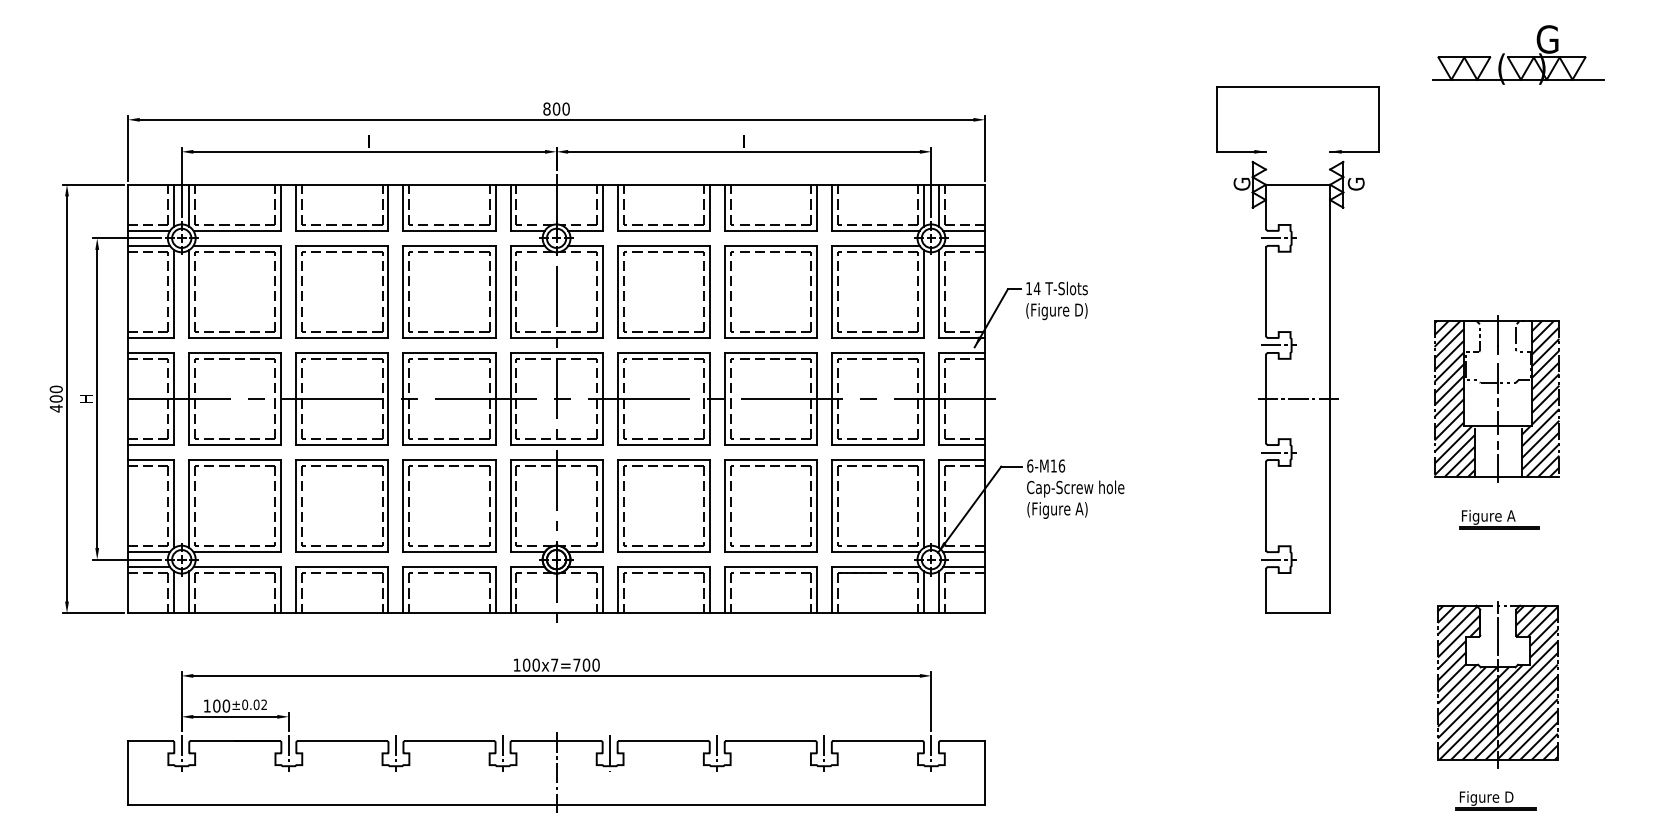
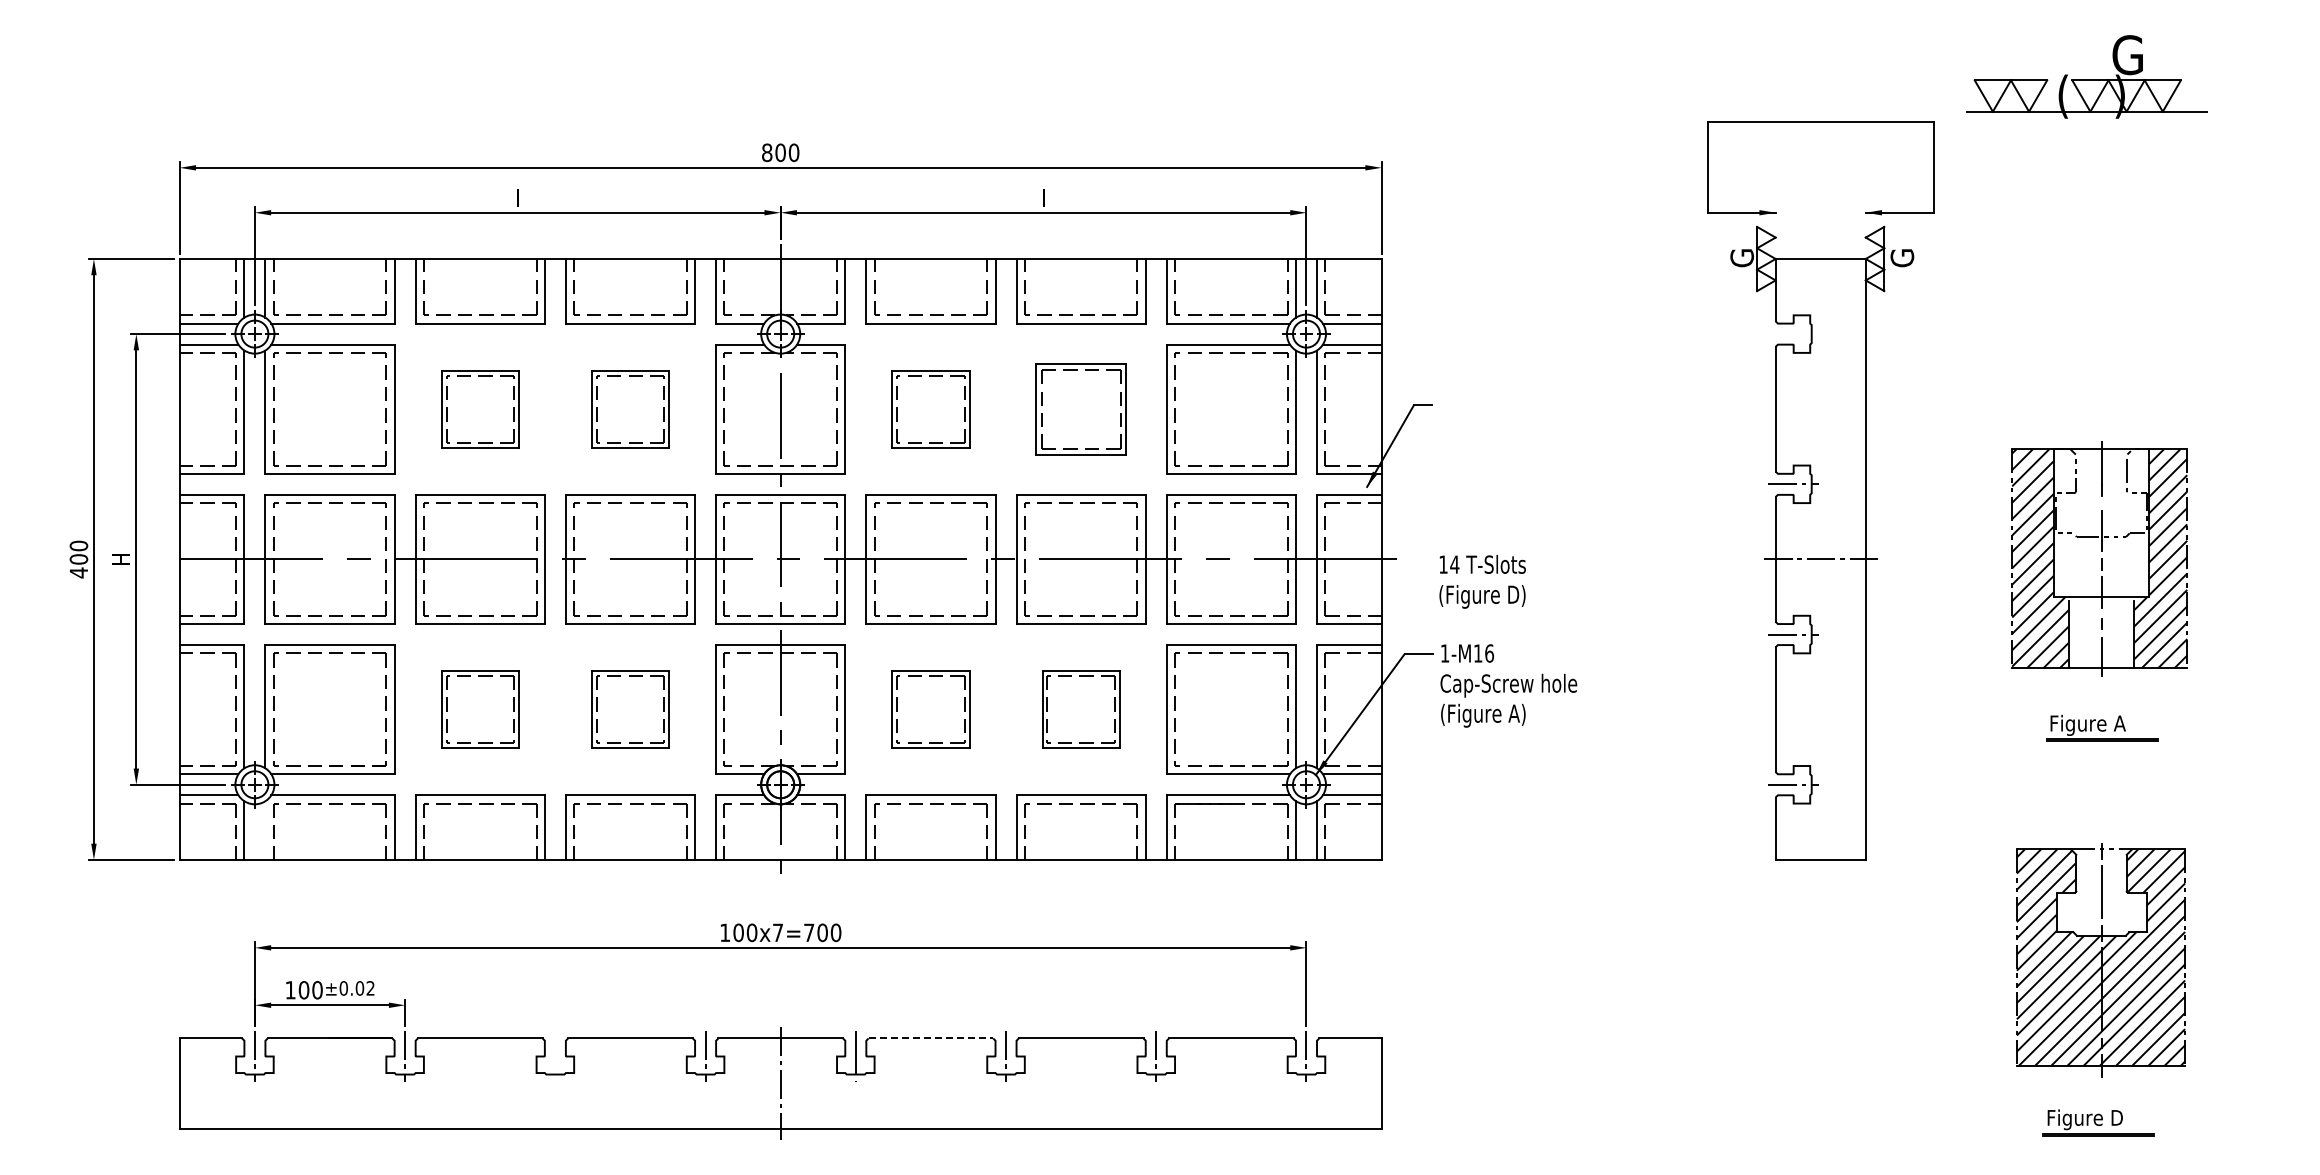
part: (1518, 54) -> (2086, 76), moved
line: (1278, 238) -> (1793, 334), removed
part: (342, 292) -> (480, 409), size x0.6
part: (449, 292) -> (630, 409), size x0.6
part: (663, 292) -> (930, 409), size x0.6
part: (771, 292) -> (1081, 409), size x0.7
text: (1056, 300) -> (1482, 581), moved
text: (1029, 466) -> (1444, 653), 6-M16 -> 1-M16
part: (342, 505) -> (480, 709), size x0.6
part: (449, 505) -> (630, 709), size x0.6
part: (663, 505) -> (930, 709), size x0.6
part: (771, 505) -> (1081, 709), size x0.6
line: (189, 592) -> (265, 830), removed
line: (664, 740) -> (931, 1038), solid -> dashed
line: (396, 753) -> (555, 1056), removed

